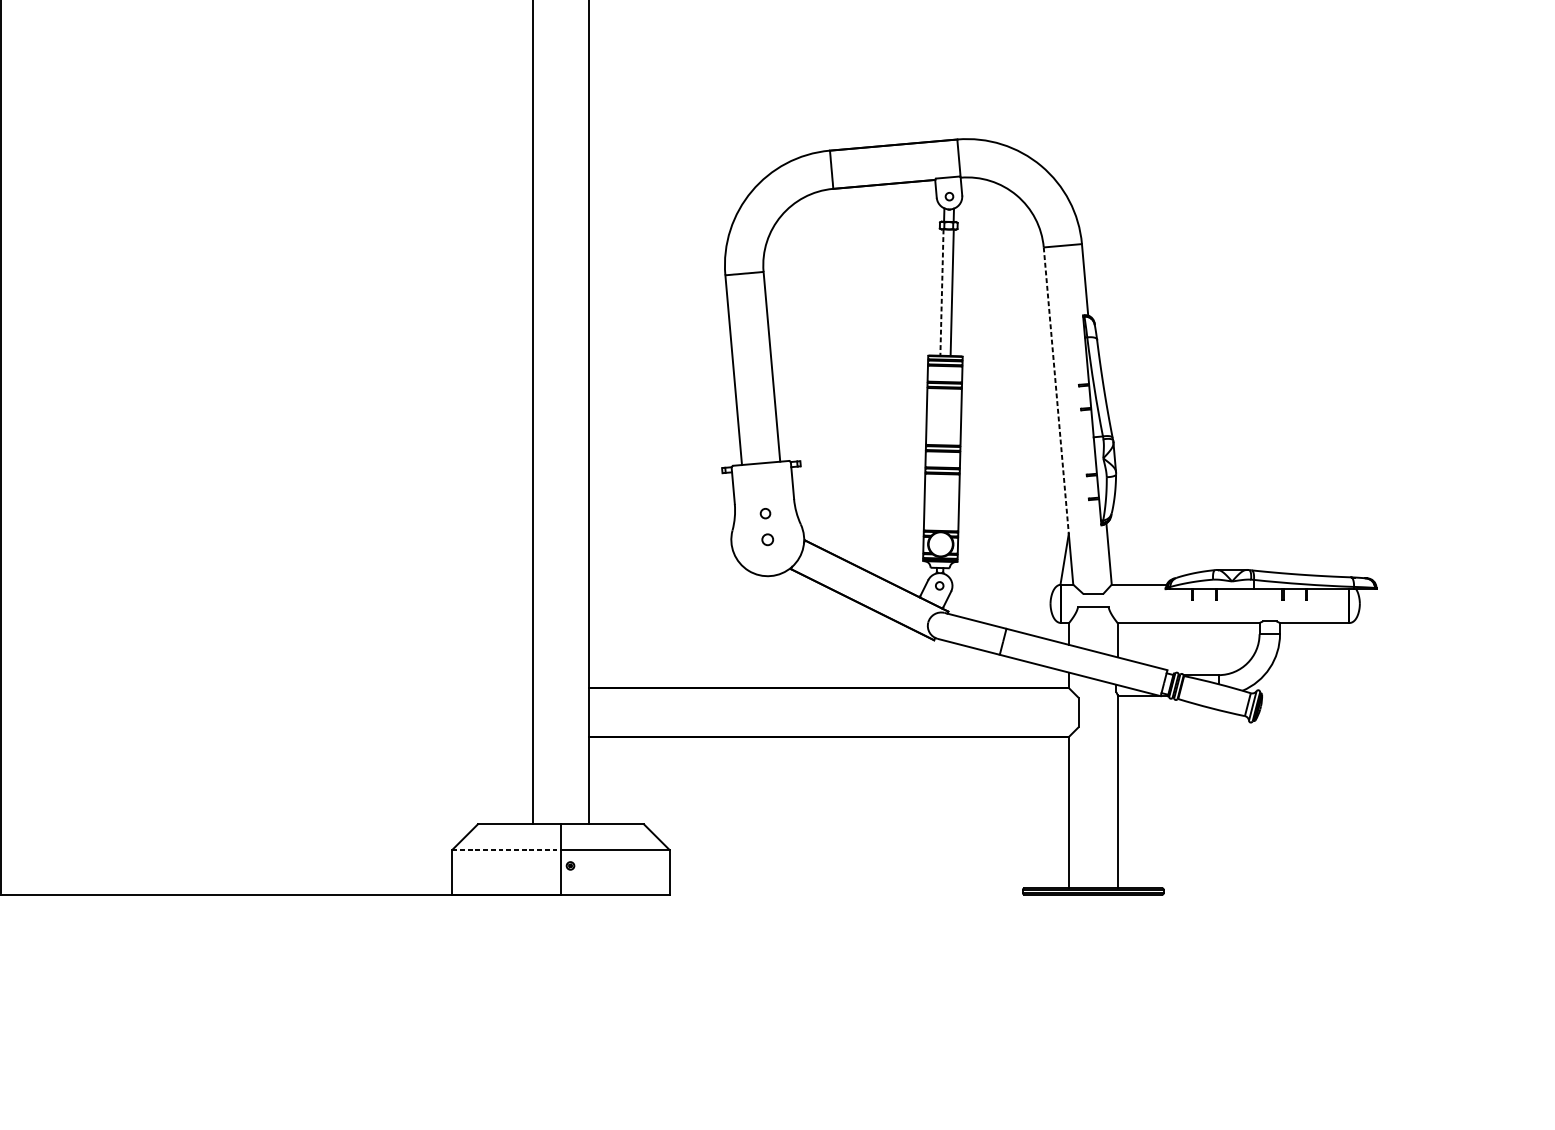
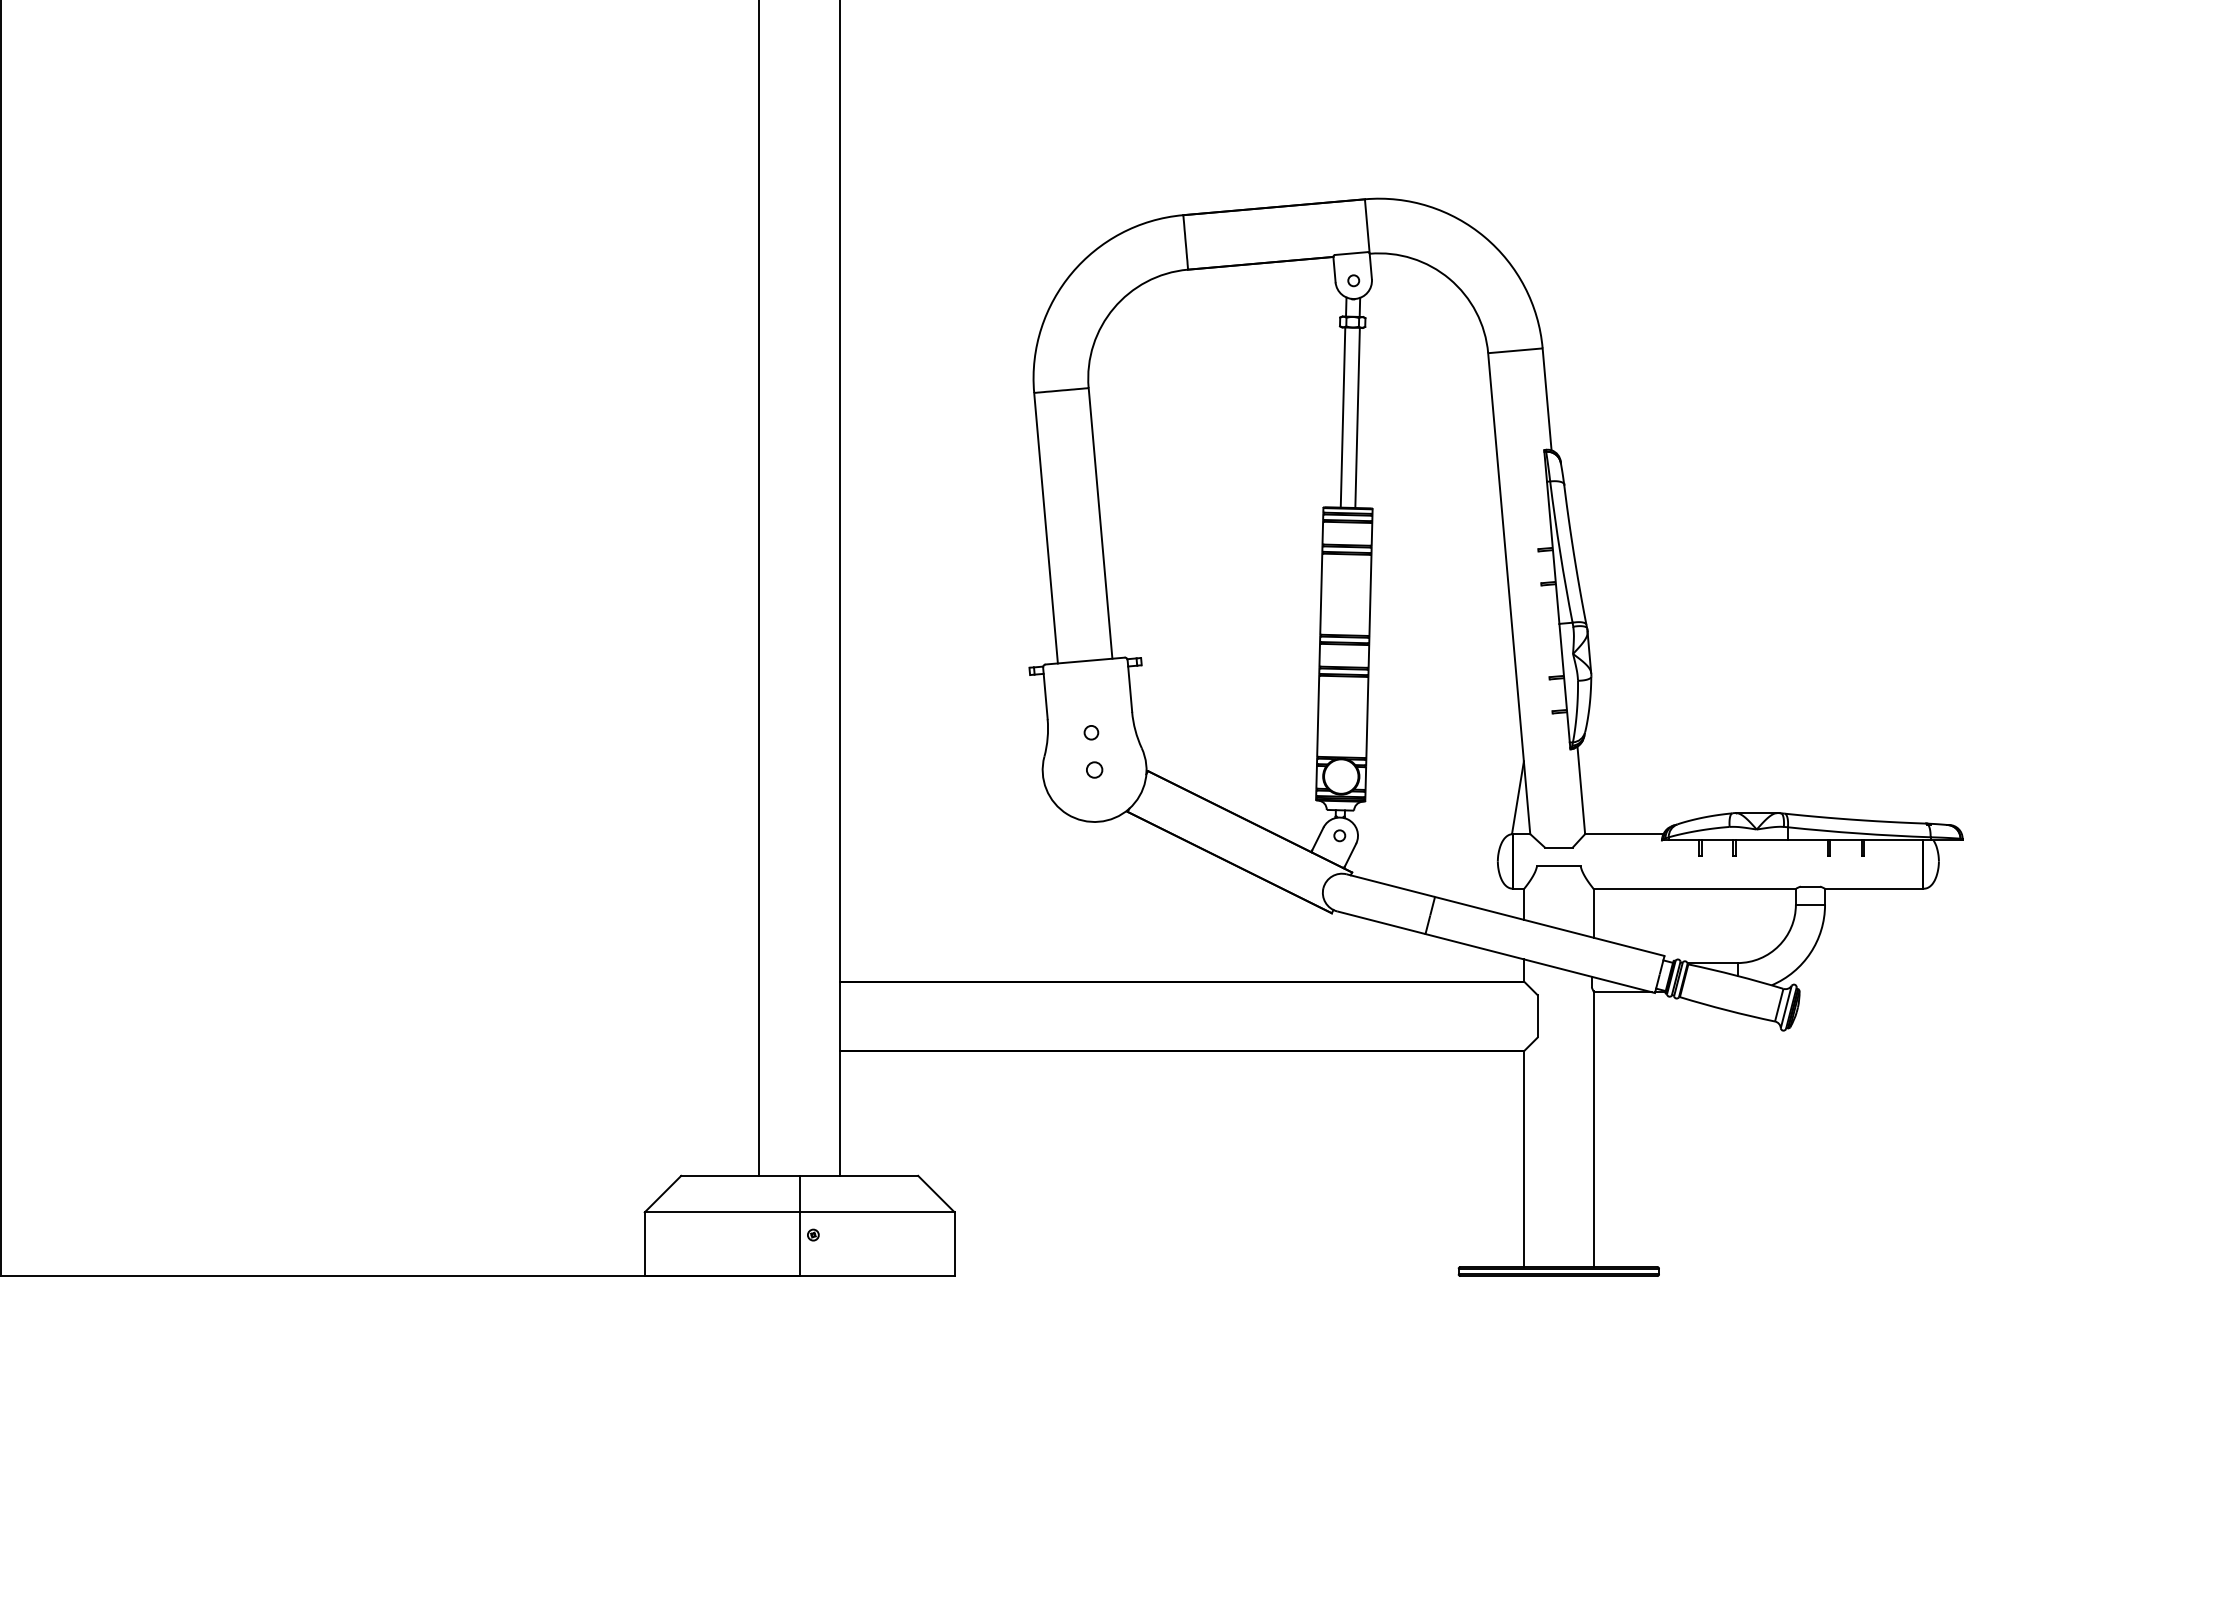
line: (942, 293) -> (1343, 418), dashed -> solid
line: (1056, 390) -> (1506, 557), dashed -> solid
line: (506, 850) -> (722, 1212), dashed -> solid

